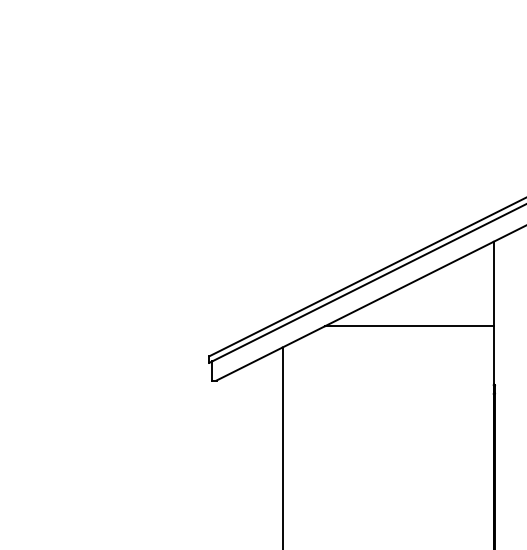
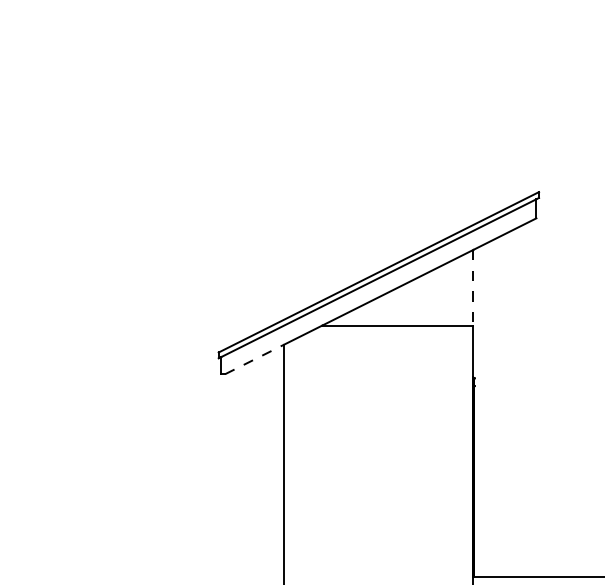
line: (493, 283) -> (473, 287), solid -> dashed
line: (250, 364) -> (255, 359), solid -> dashed

